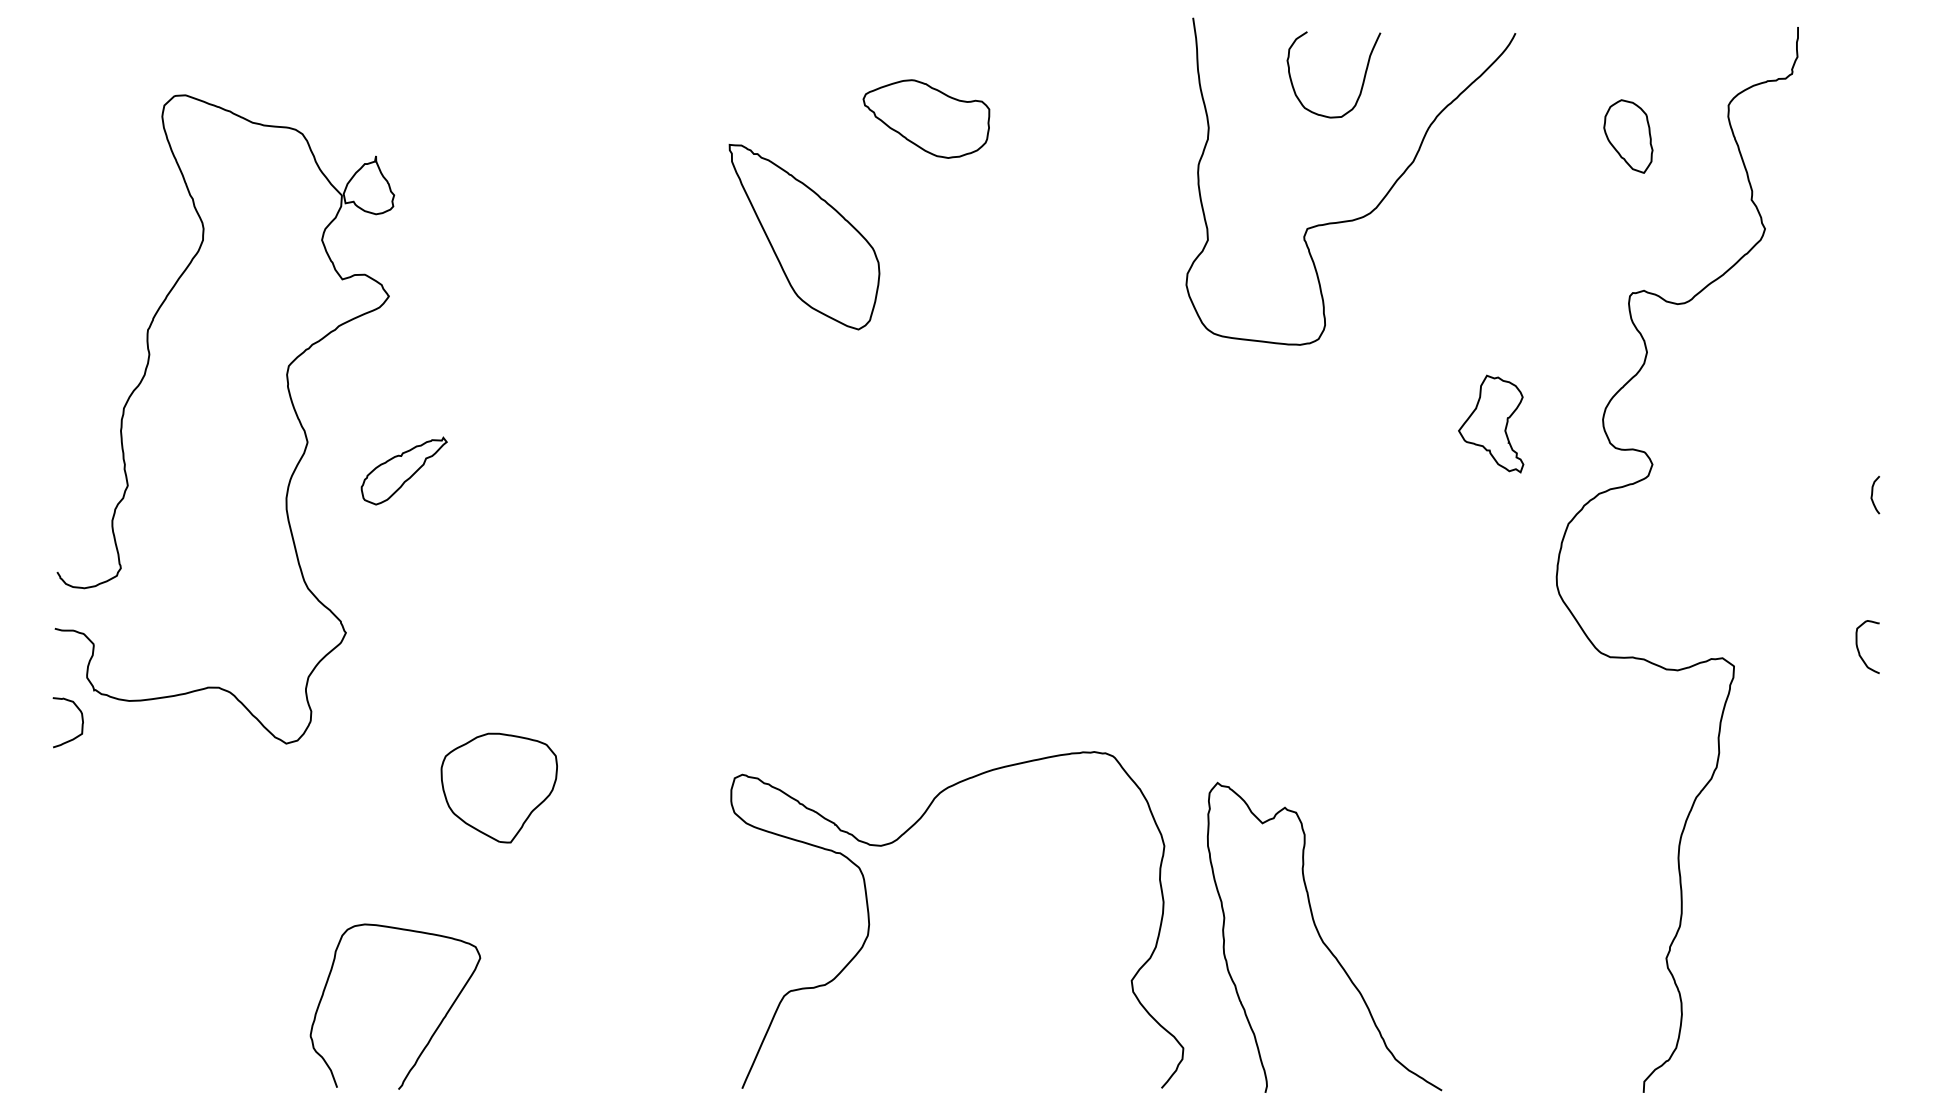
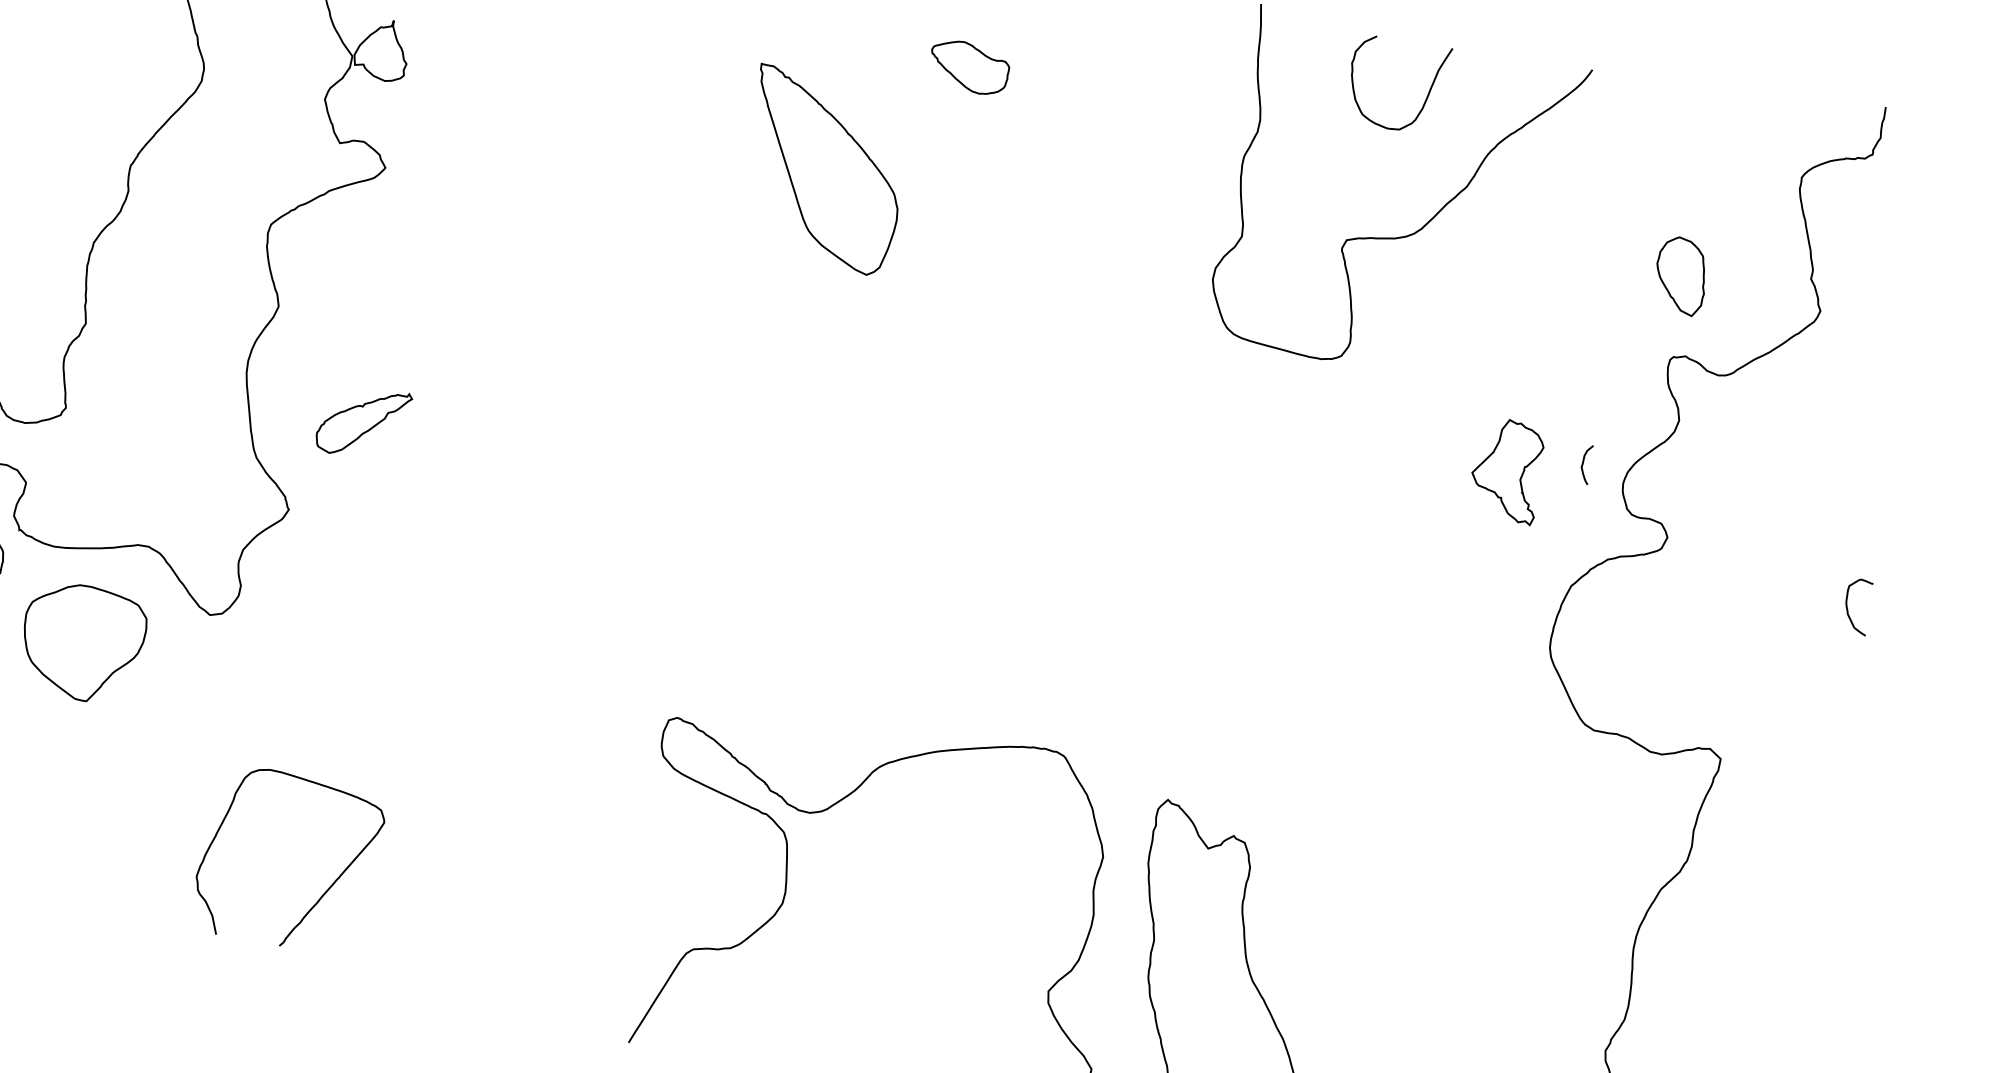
part: (926, 118) -> (969, 66), size x0.6
part: (1628, 136) -> (1681, 276), moved
part: (403, 470) -> (362, 421), moved
curve: (1872, 495) -> (1583, 464), moved
curve: (1859, 650) -> (1848, 608), moved
part: (498, 787) -> (82, 642), moved
curve: (433, 1032) -> (324, 892), moved

